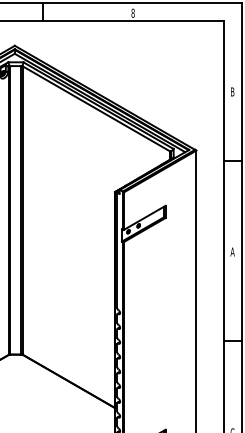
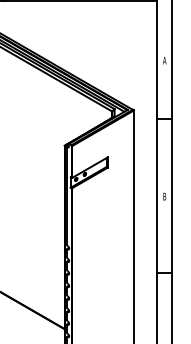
text: (232, 91) -> (164, 60), B -> A
text: (232, 251) -> (164, 196), A -> B

